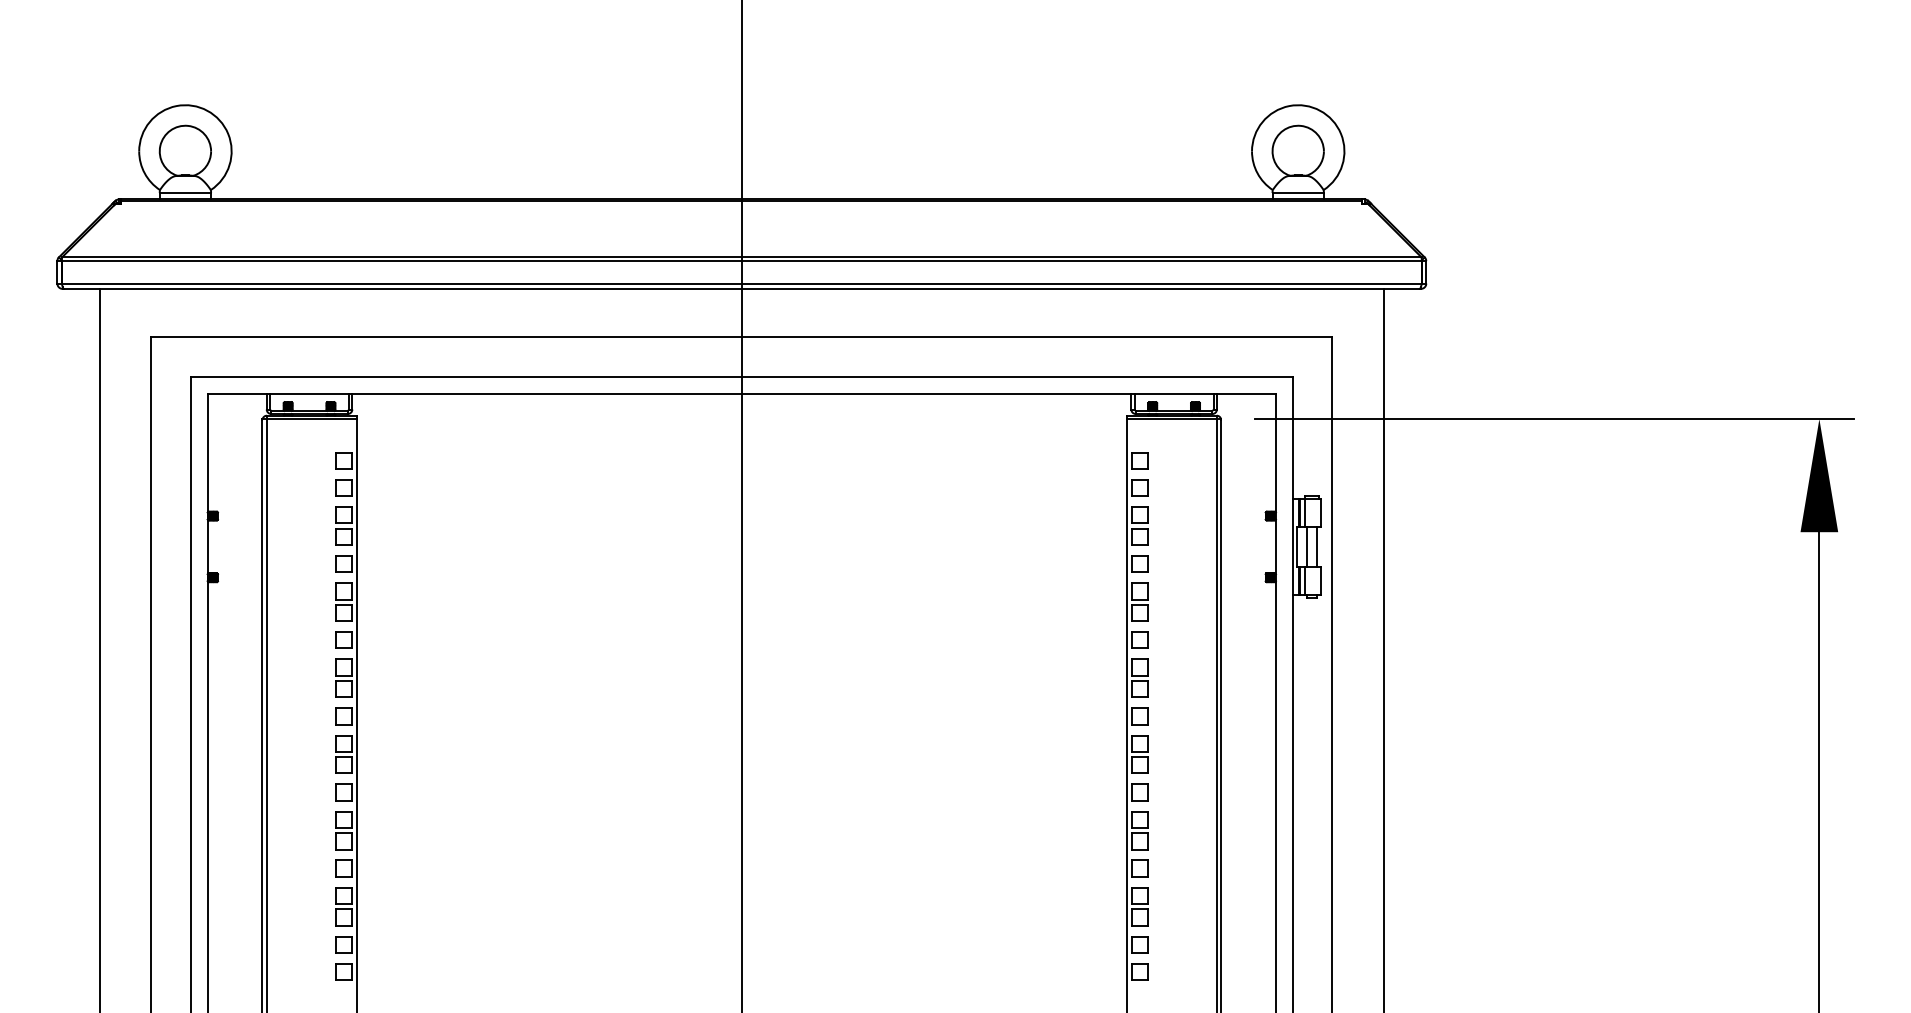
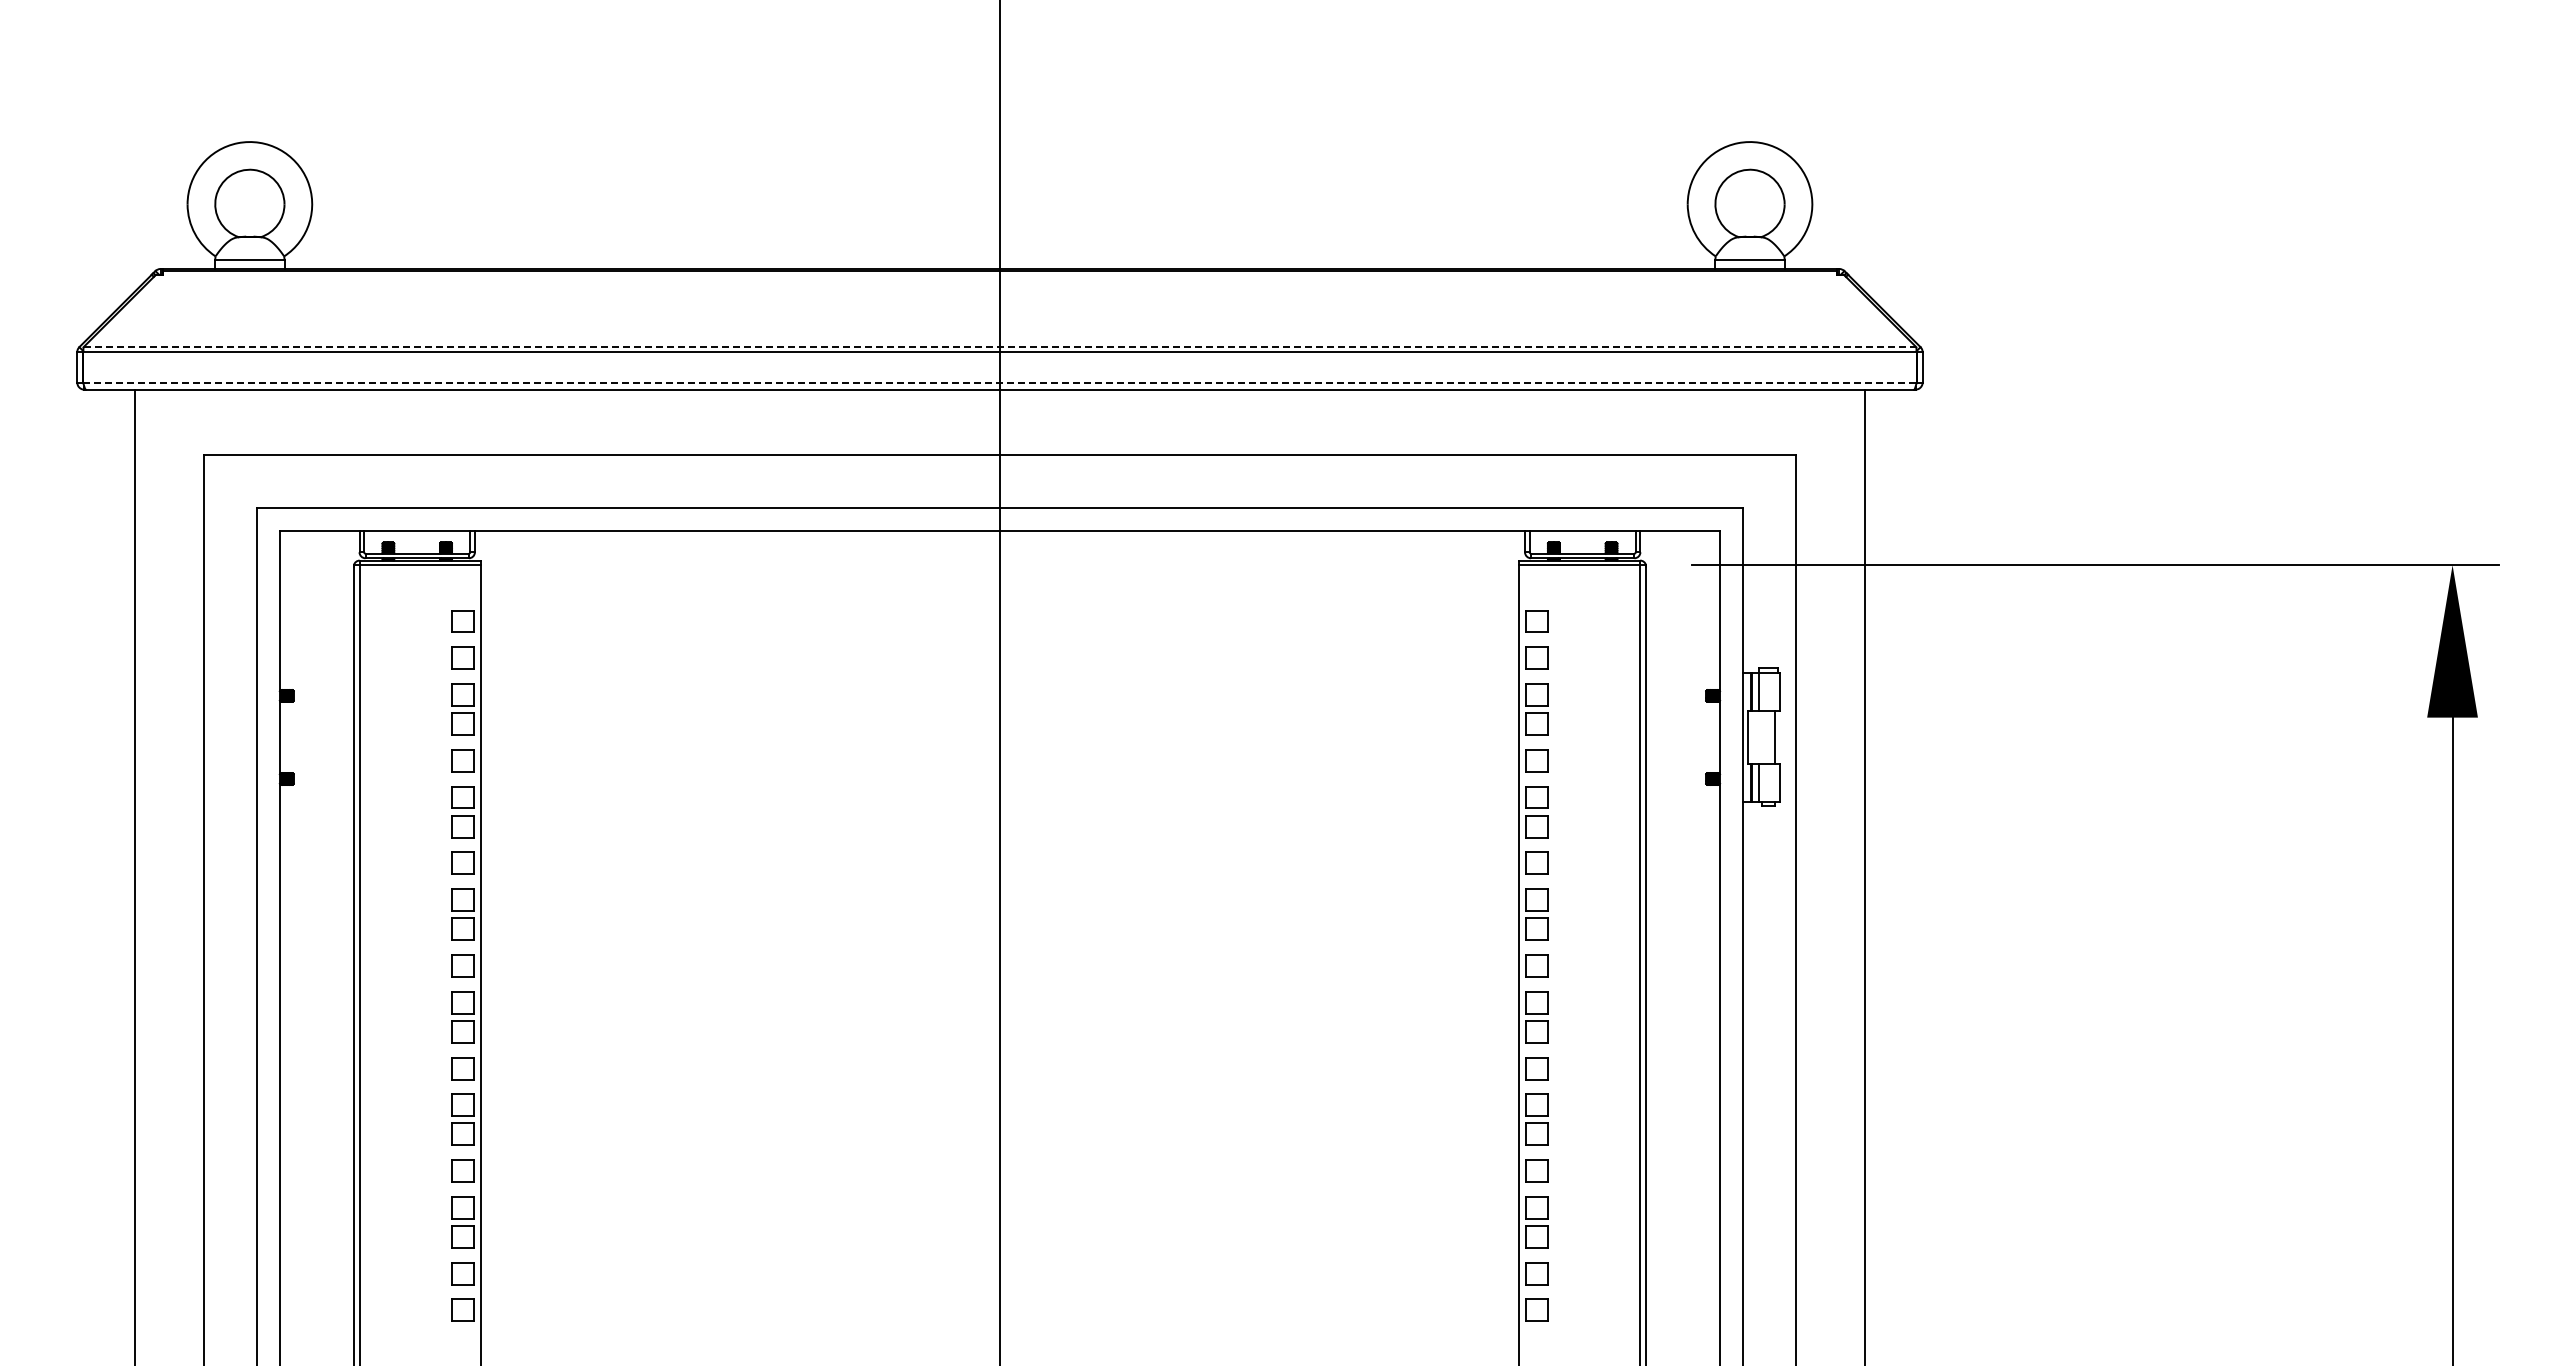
line: (742, 257) -> (1000, 347), solid -> dashed
line: (741, 283) -> (999, 382), solid -> dashed
line: (1306, 546) -> (1761, 737), removed

